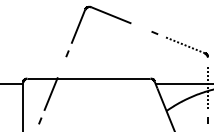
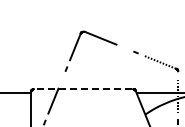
line: (88, 78) -> (83, 88), solid -> dashed

